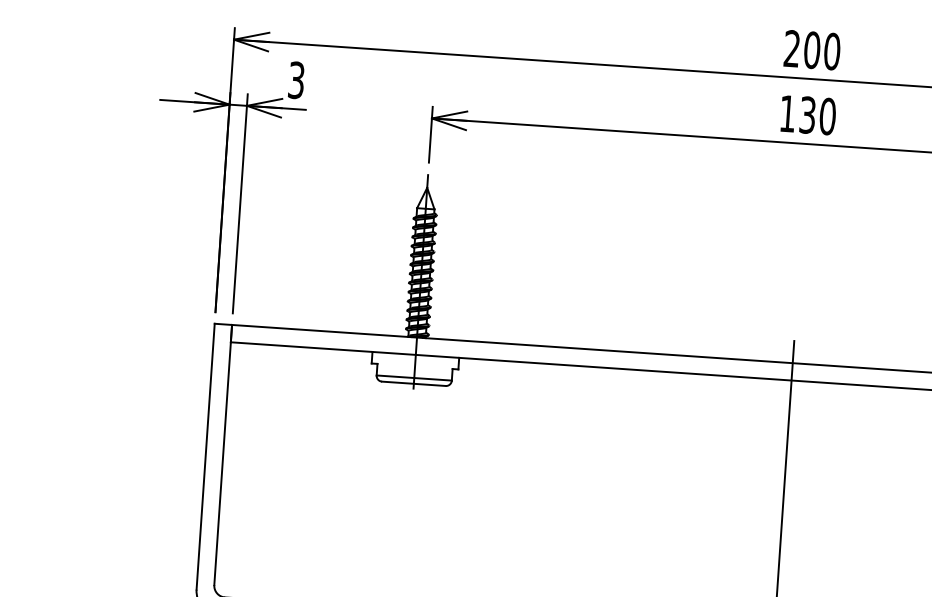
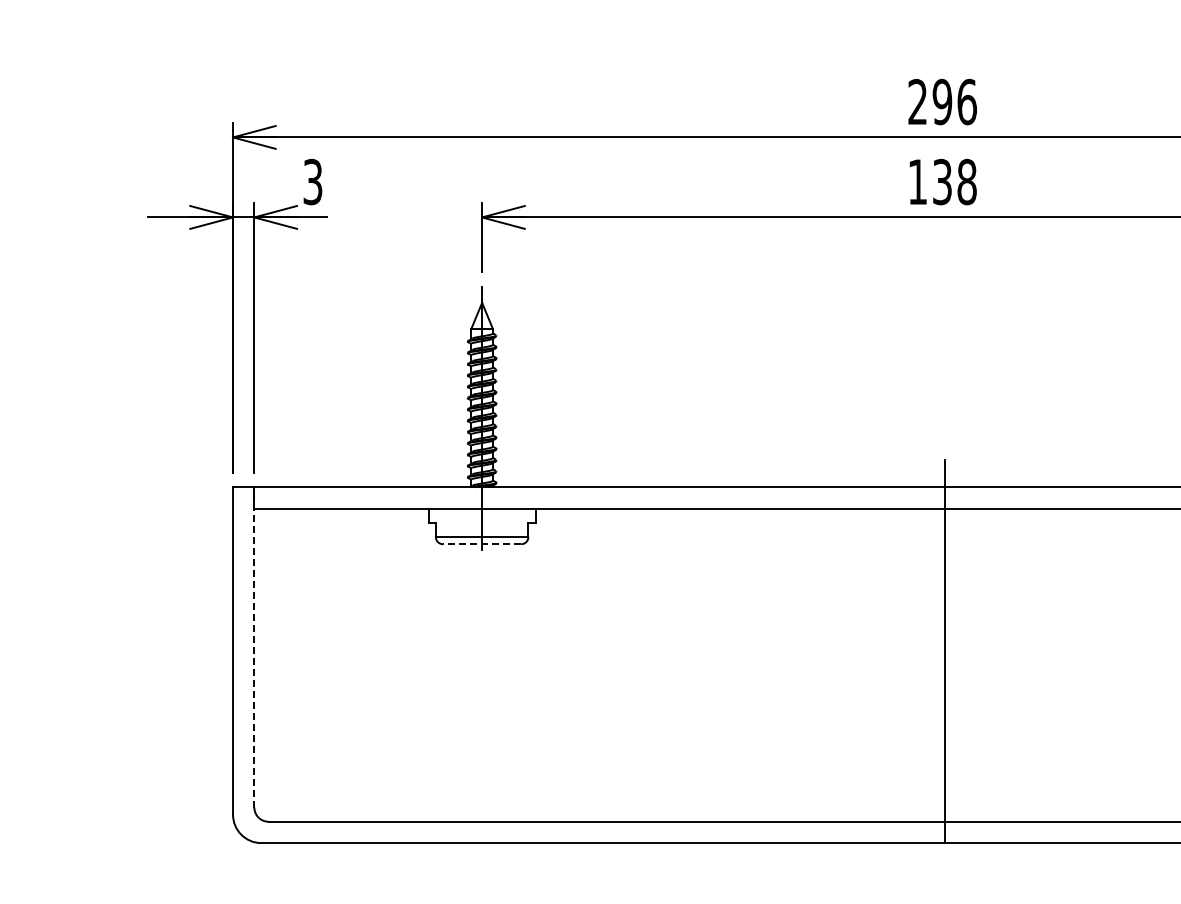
text: (822, 50) -> (954, 101), 200 -> 296
text: (827, 116) -> (966, 182), 130 -> 138
line: (413, 384) -> (481, 544), solid -> dashed
line: (223, 454) -> (254, 646), solid -> dashed

